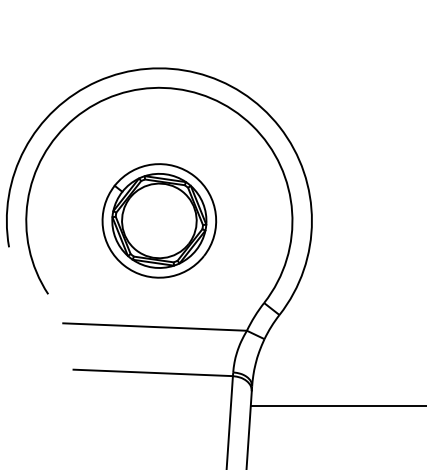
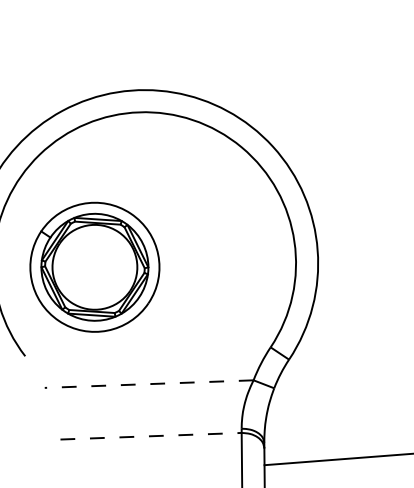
part: (159, 220) -> (95, 266), moved
line: (155, 327) -> (149, 384), solid -> dashed
line: (153, 372) -> (151, 435), solid -> dashed

